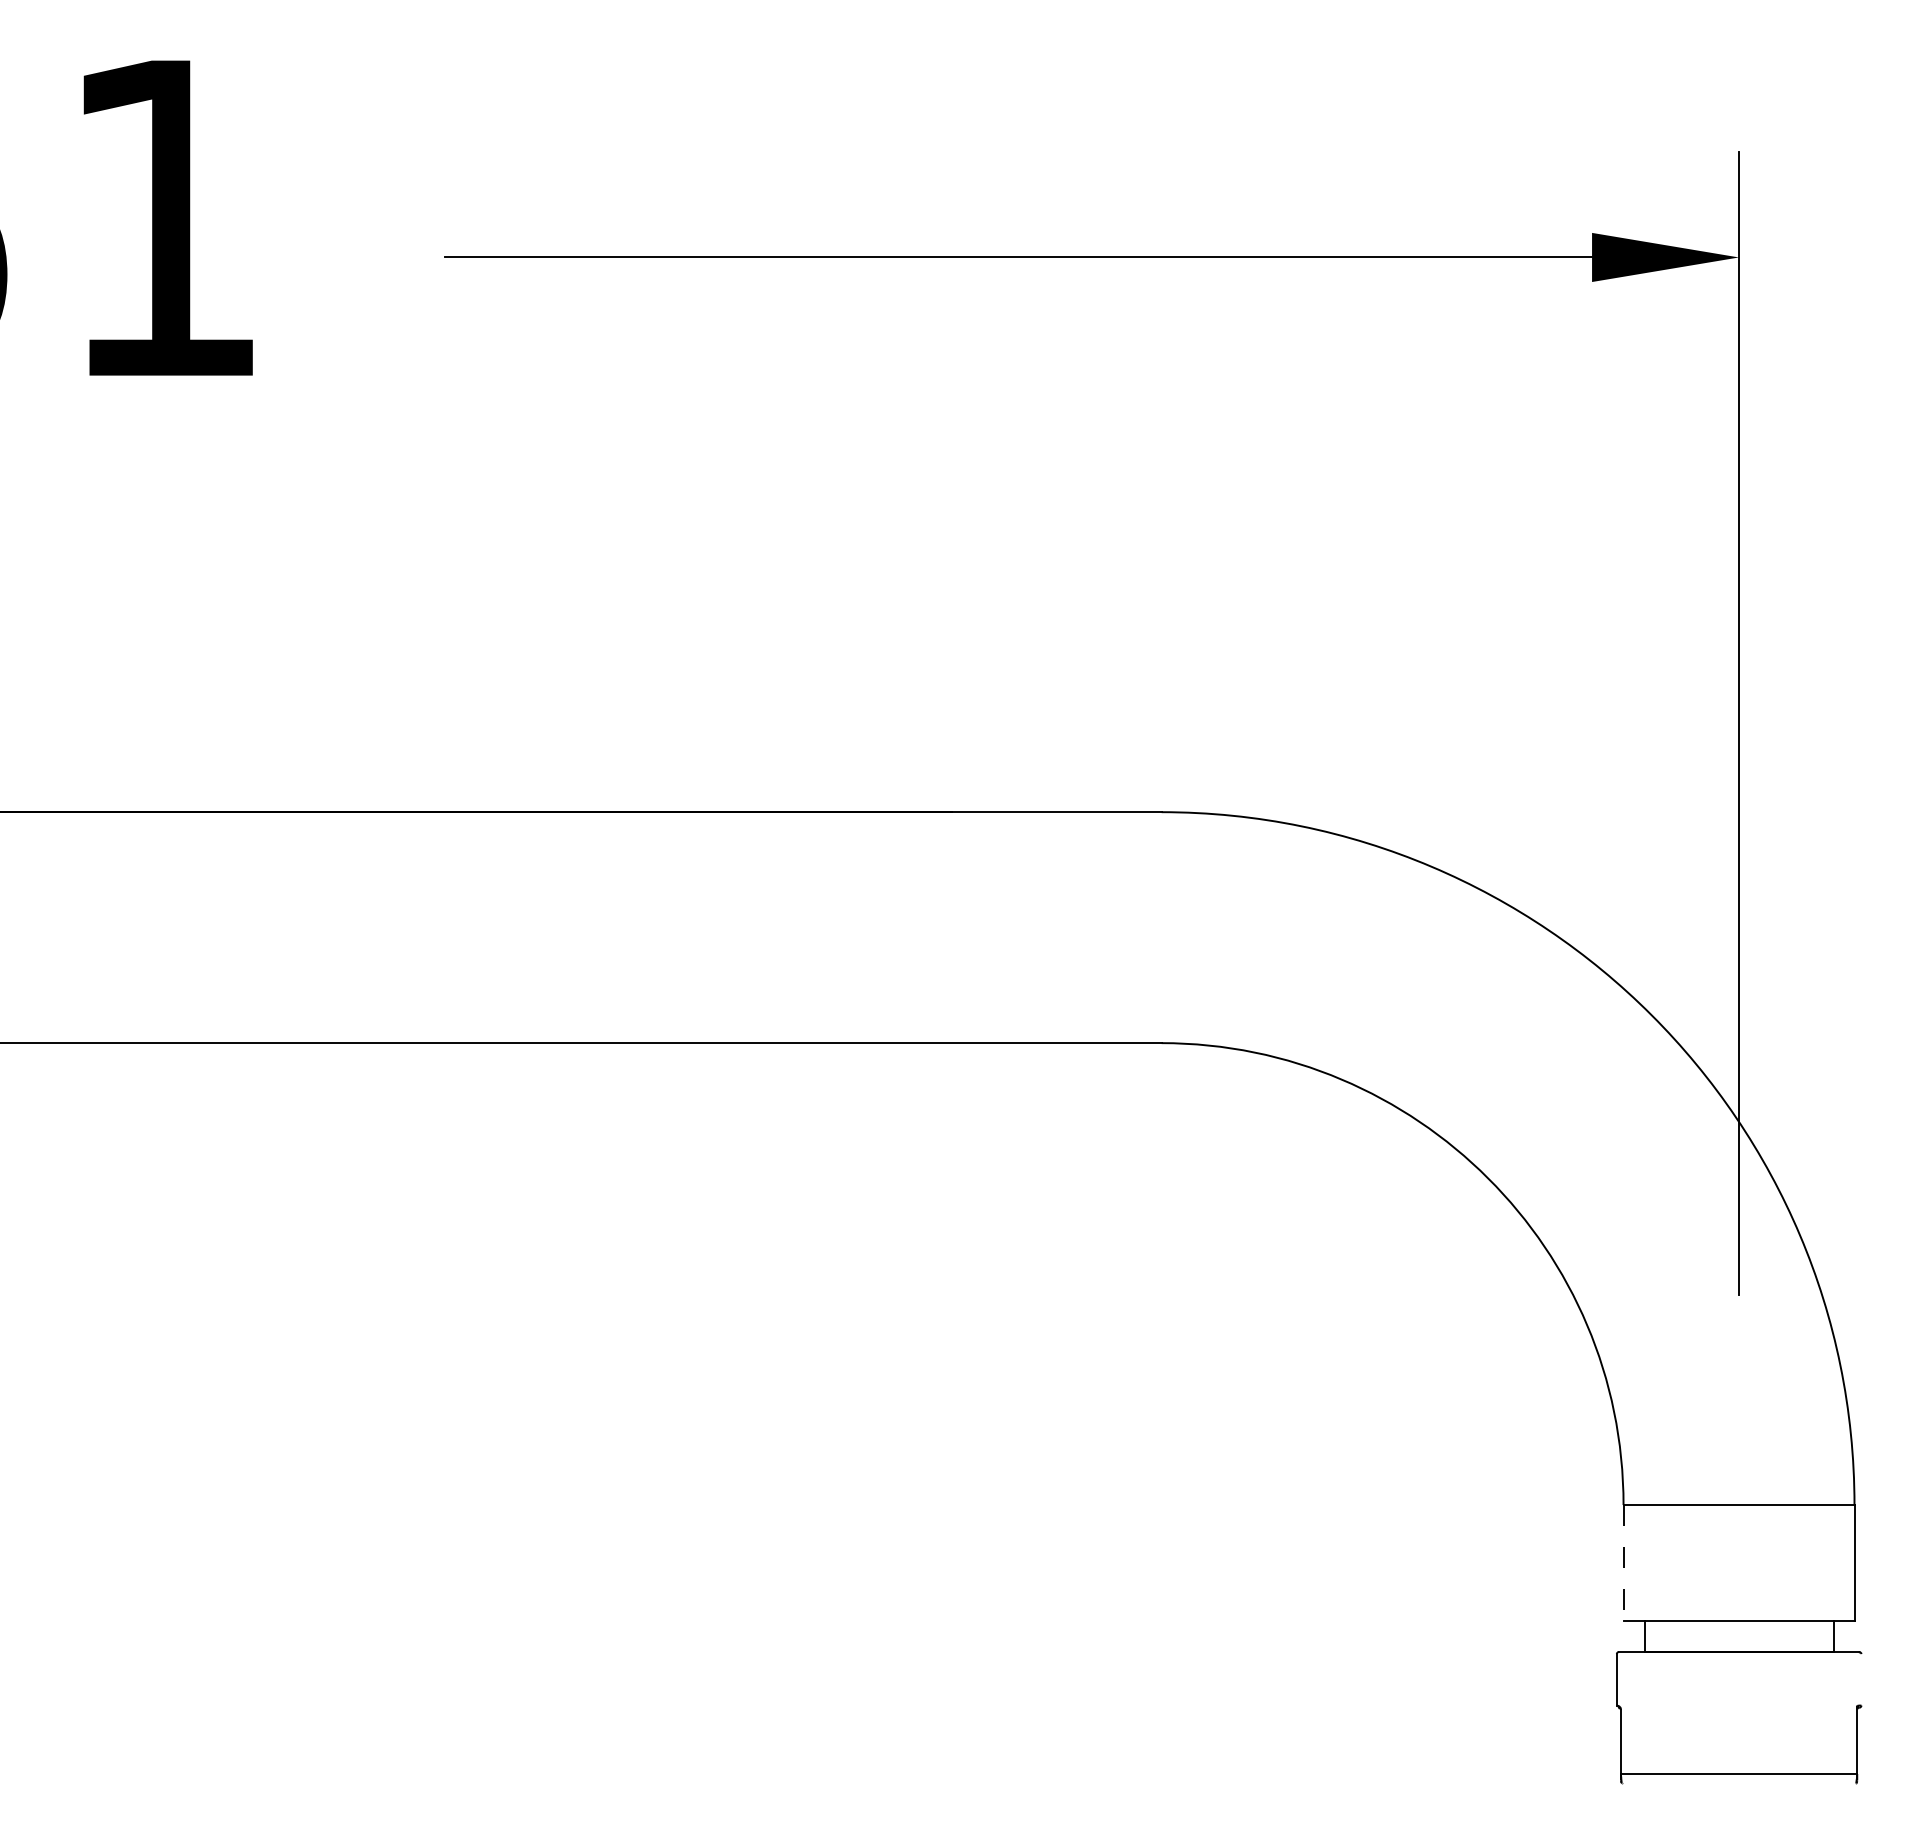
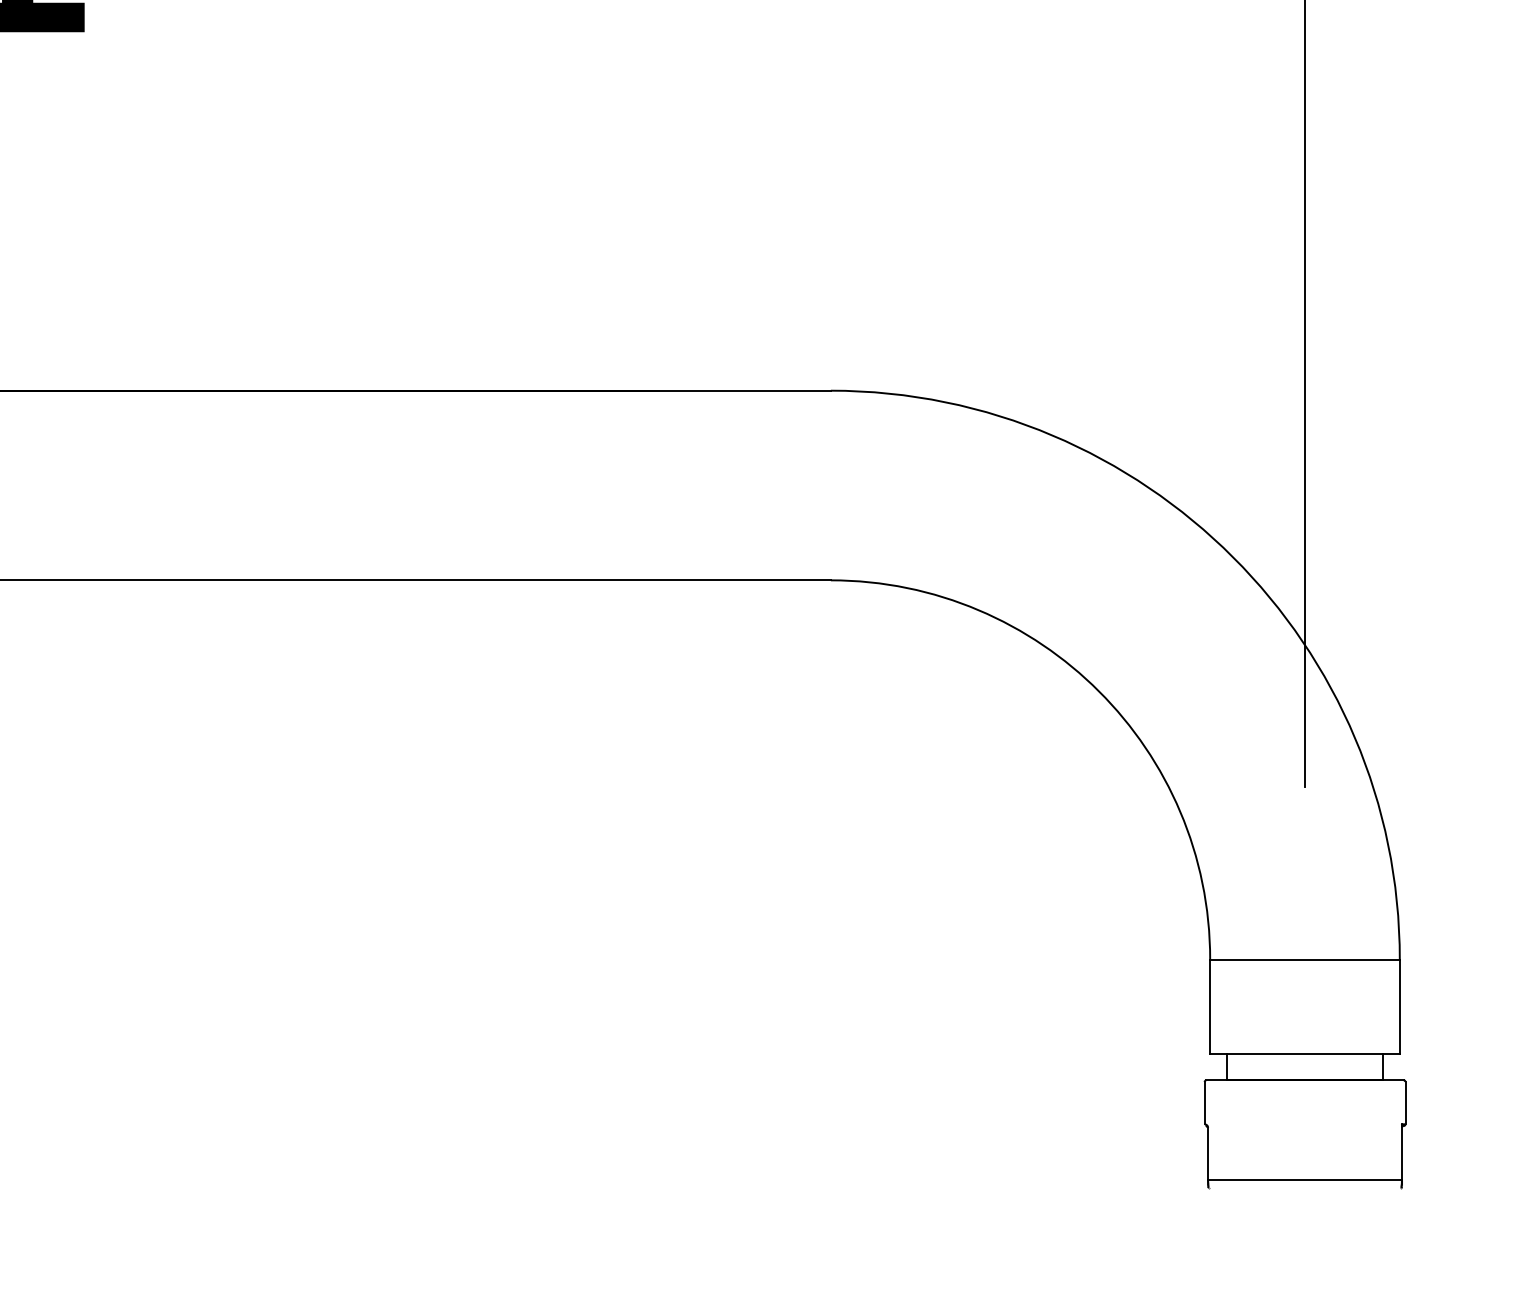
line: (1623, 1562) -> (1210, 1006), dashed -> solid
line: (1861, 1679) -> (1405, 1102), added

